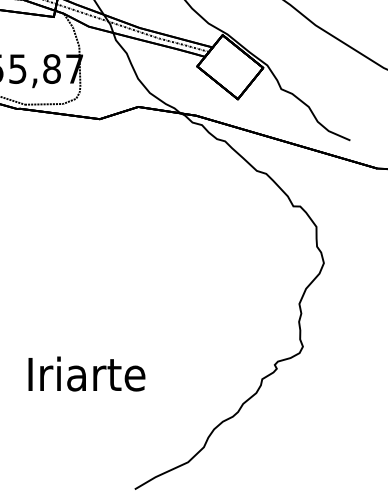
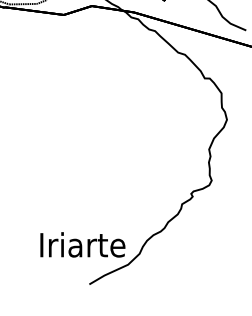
text: (86, 373) -> (82, 244), moved

